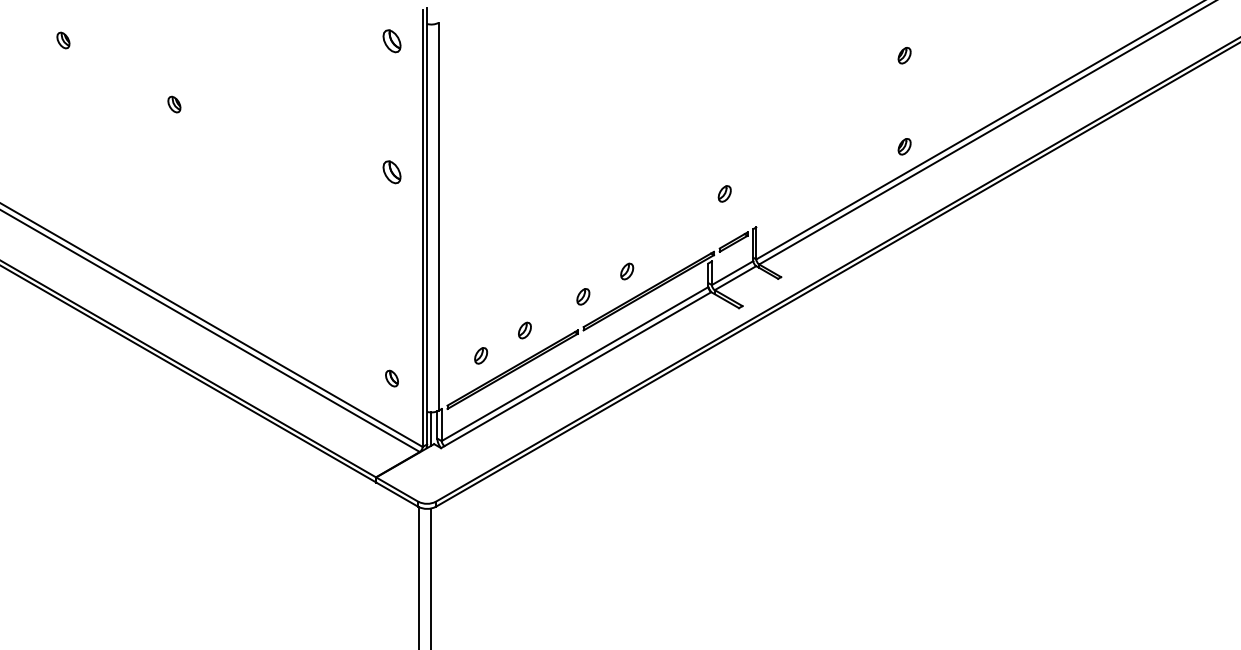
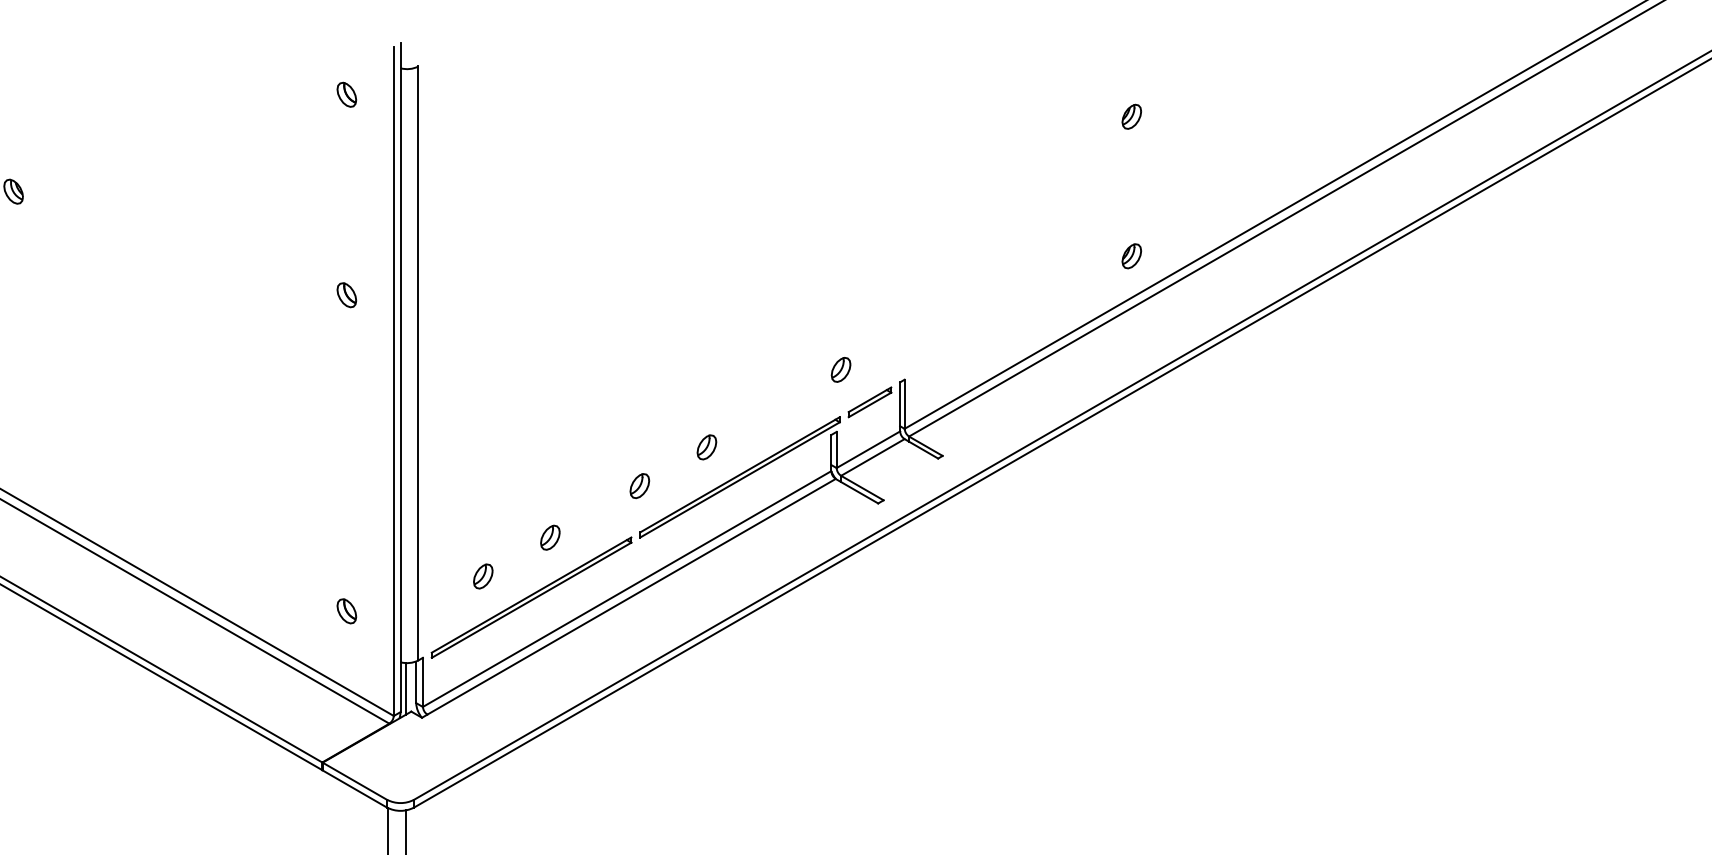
part: (391, 41) -> (346, 95), size x0.71
part: (391, 171) -> (346, 294), size x0.71
part: (724, 193) -> (840, 369), moved

